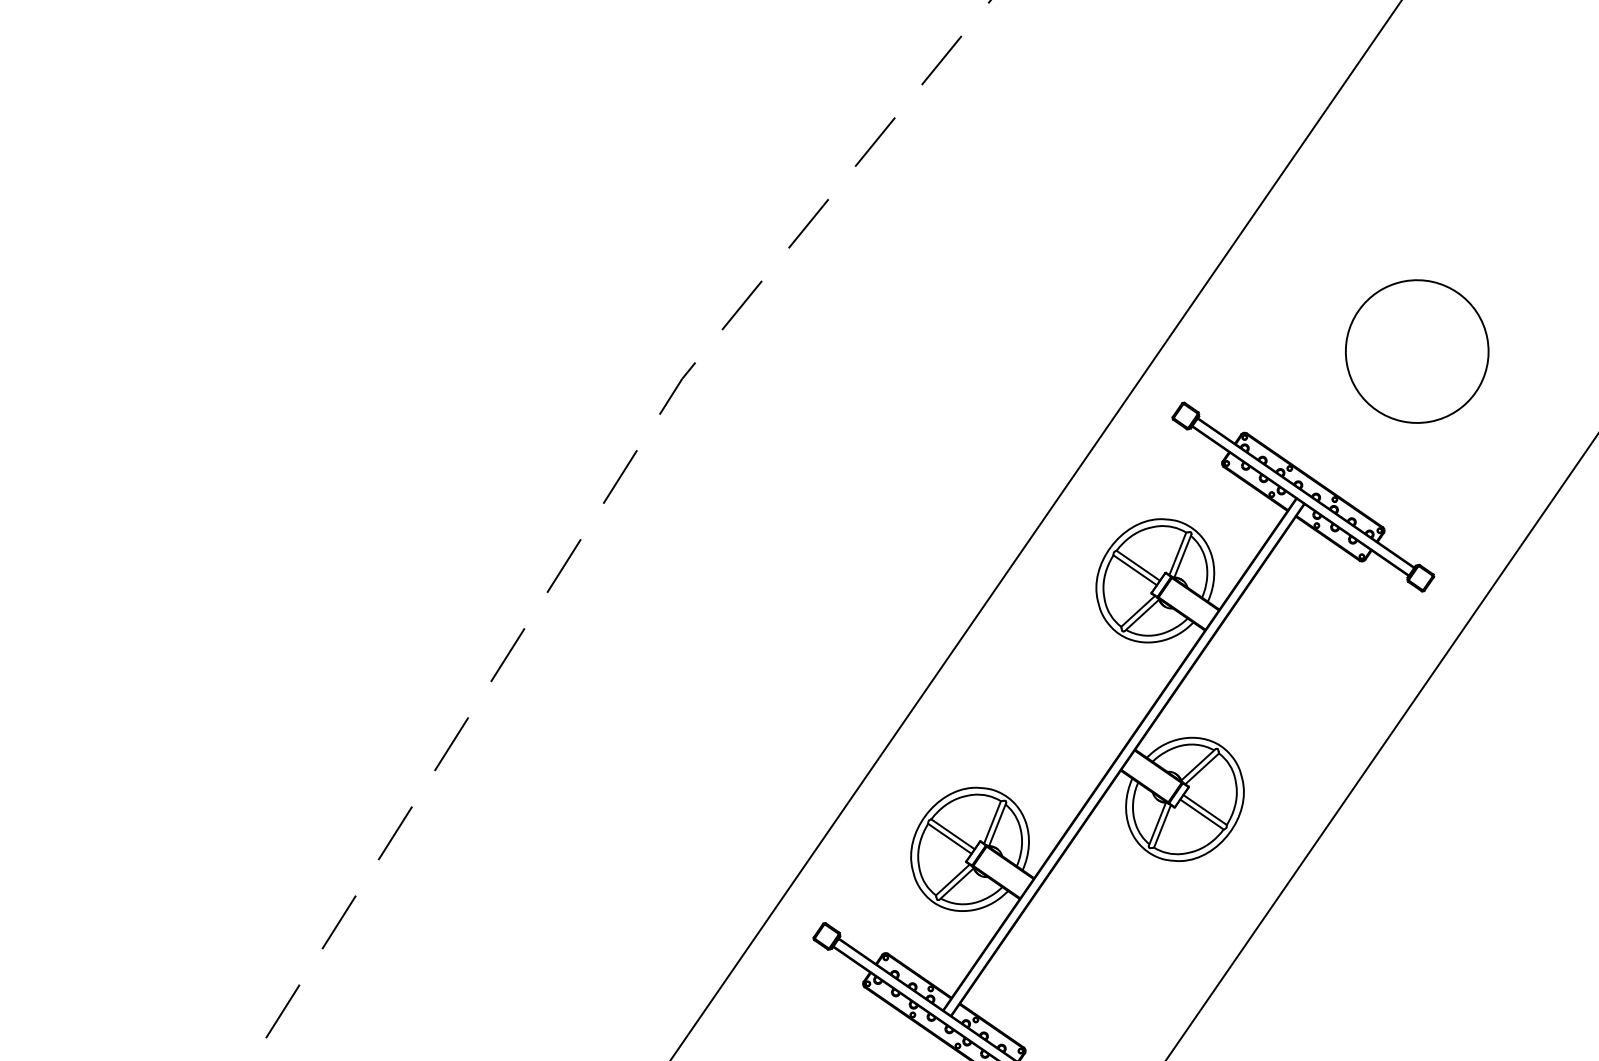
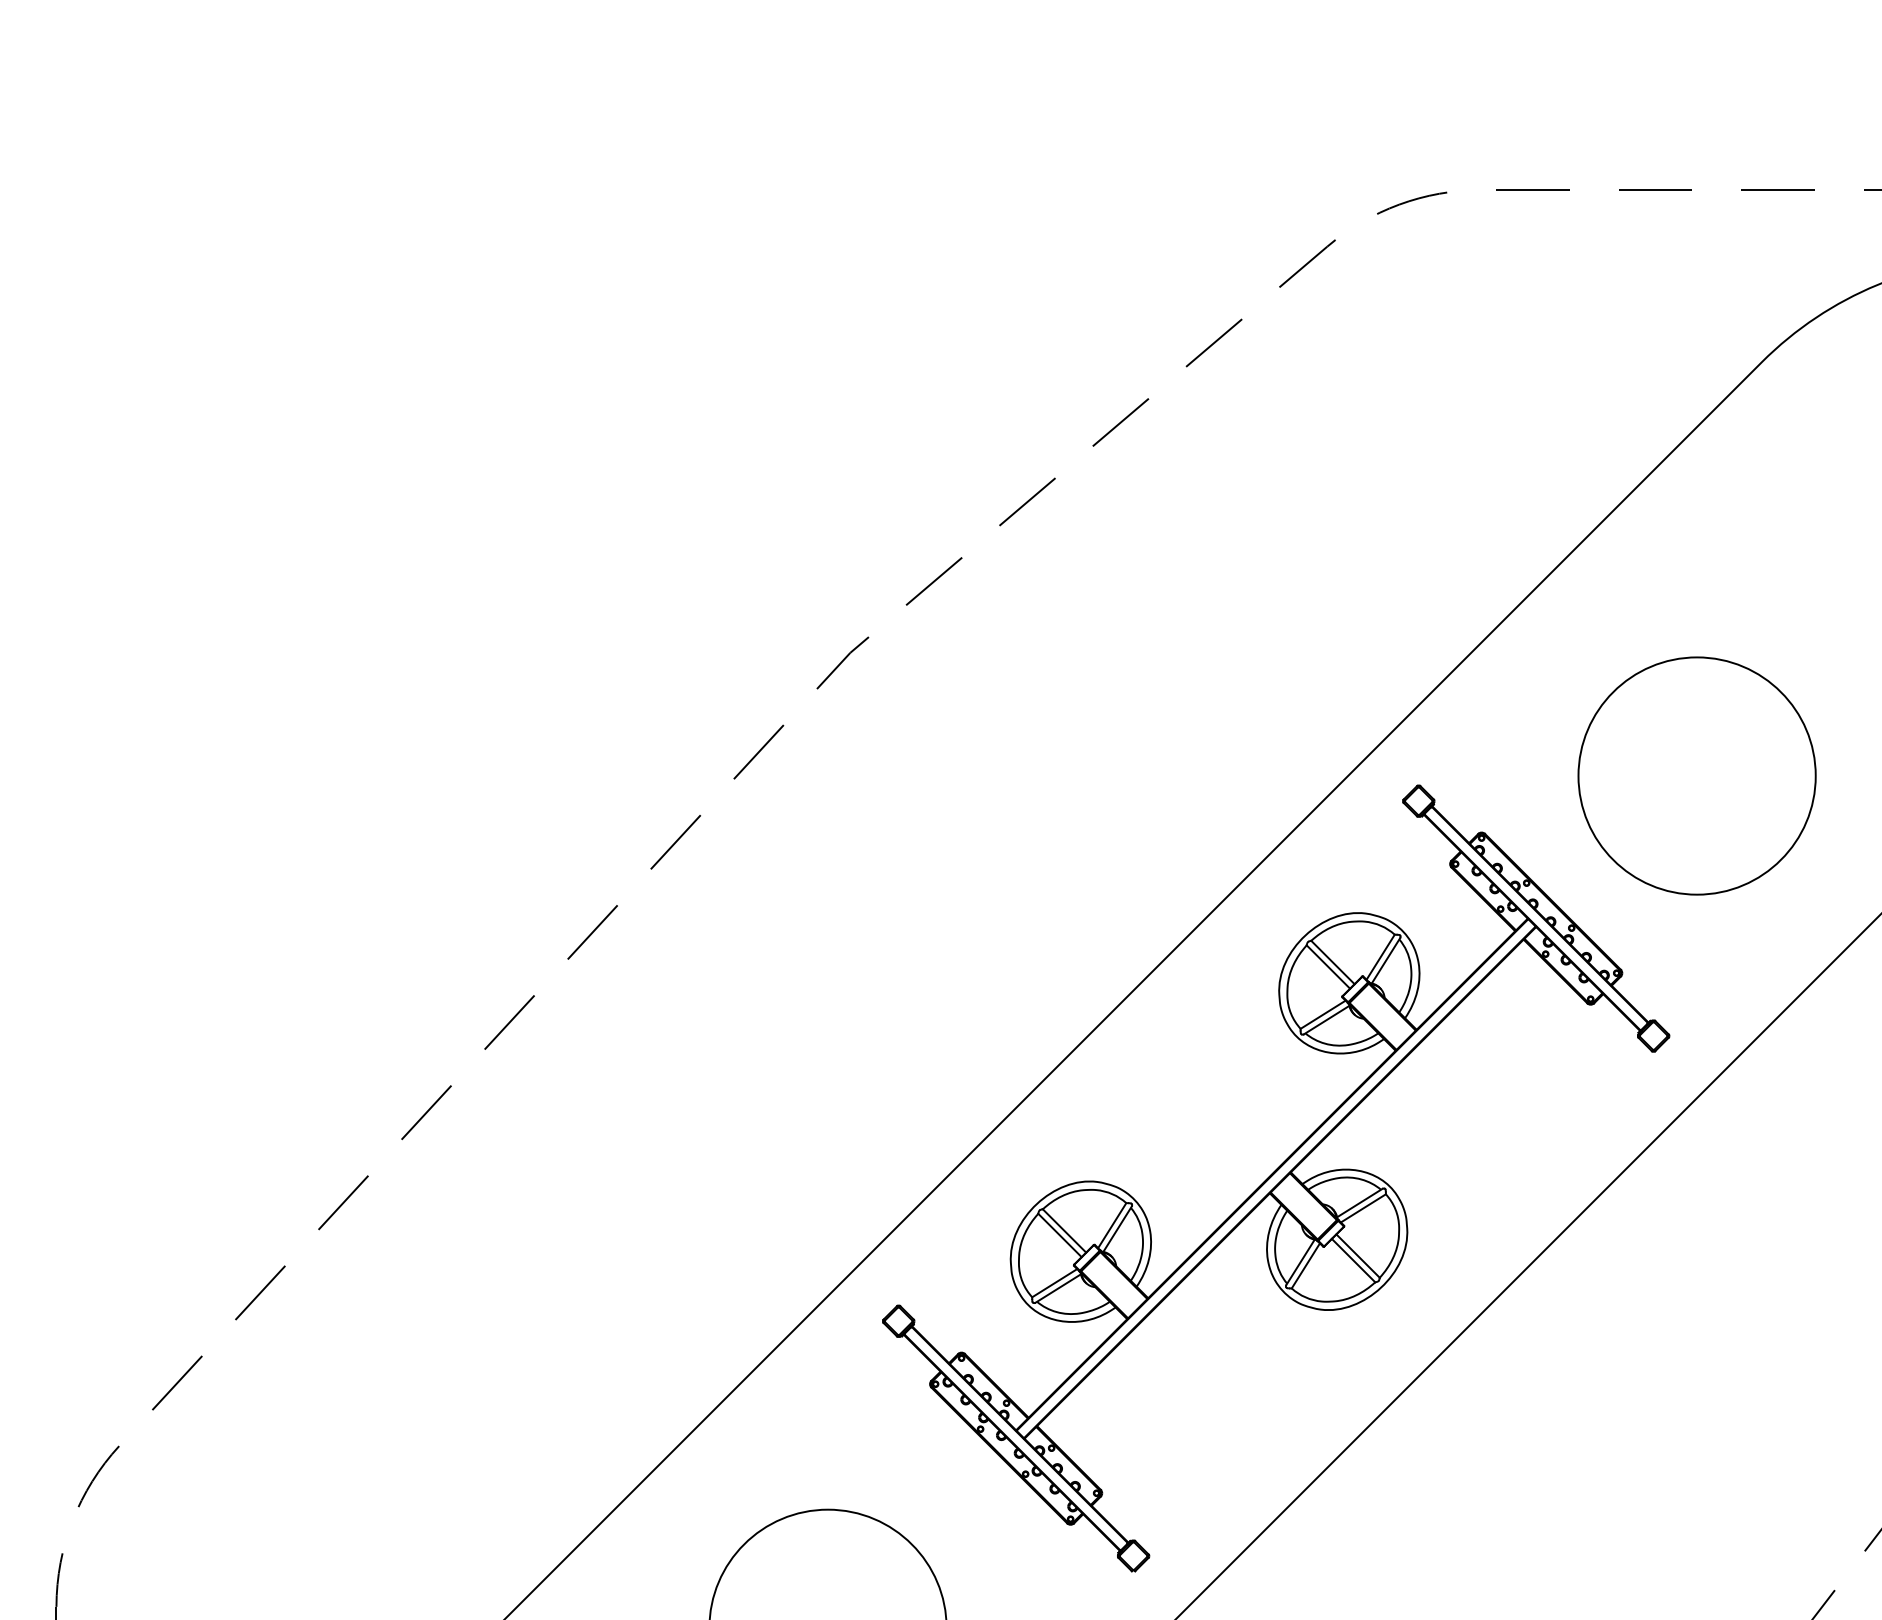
part: (1416, 351) -> (1696, 775), size x1.43

